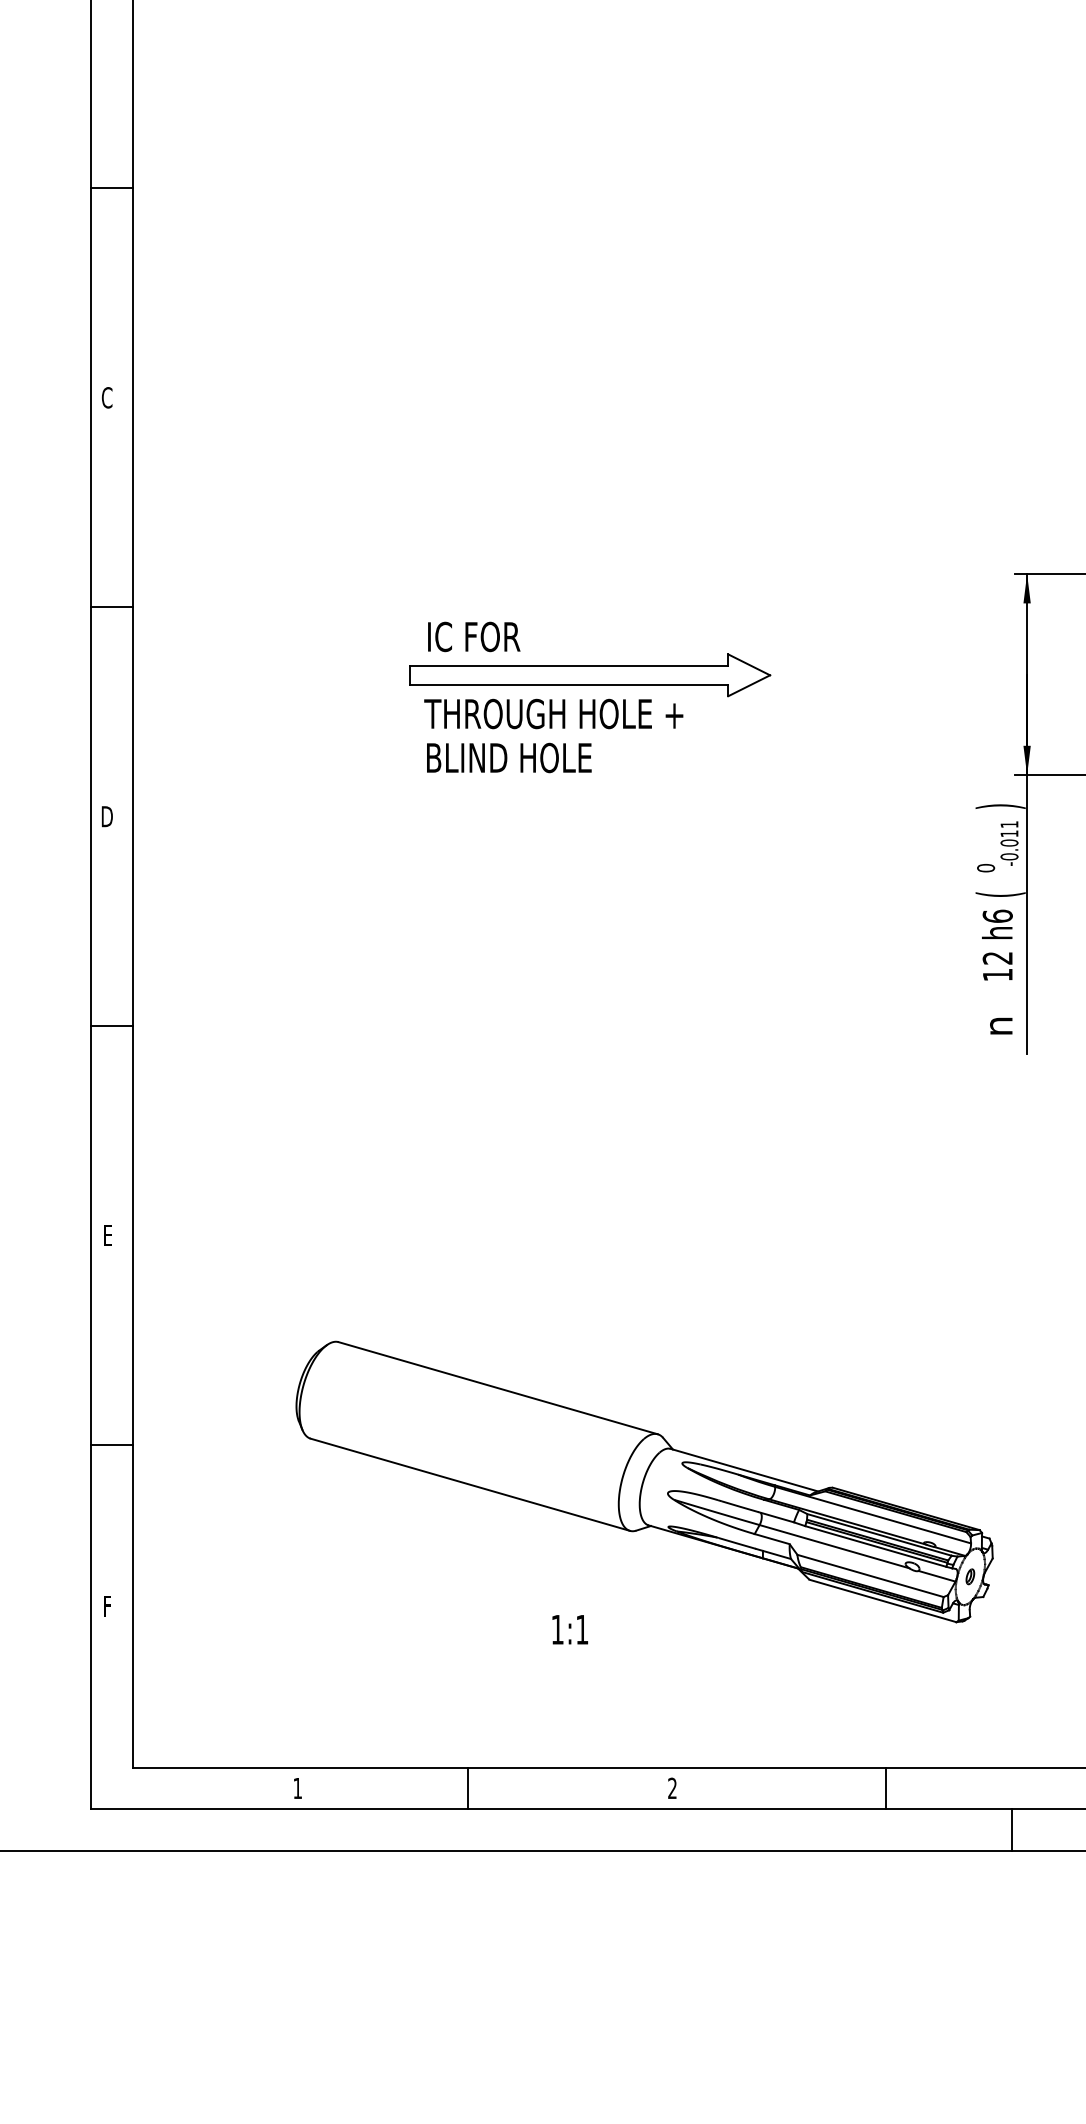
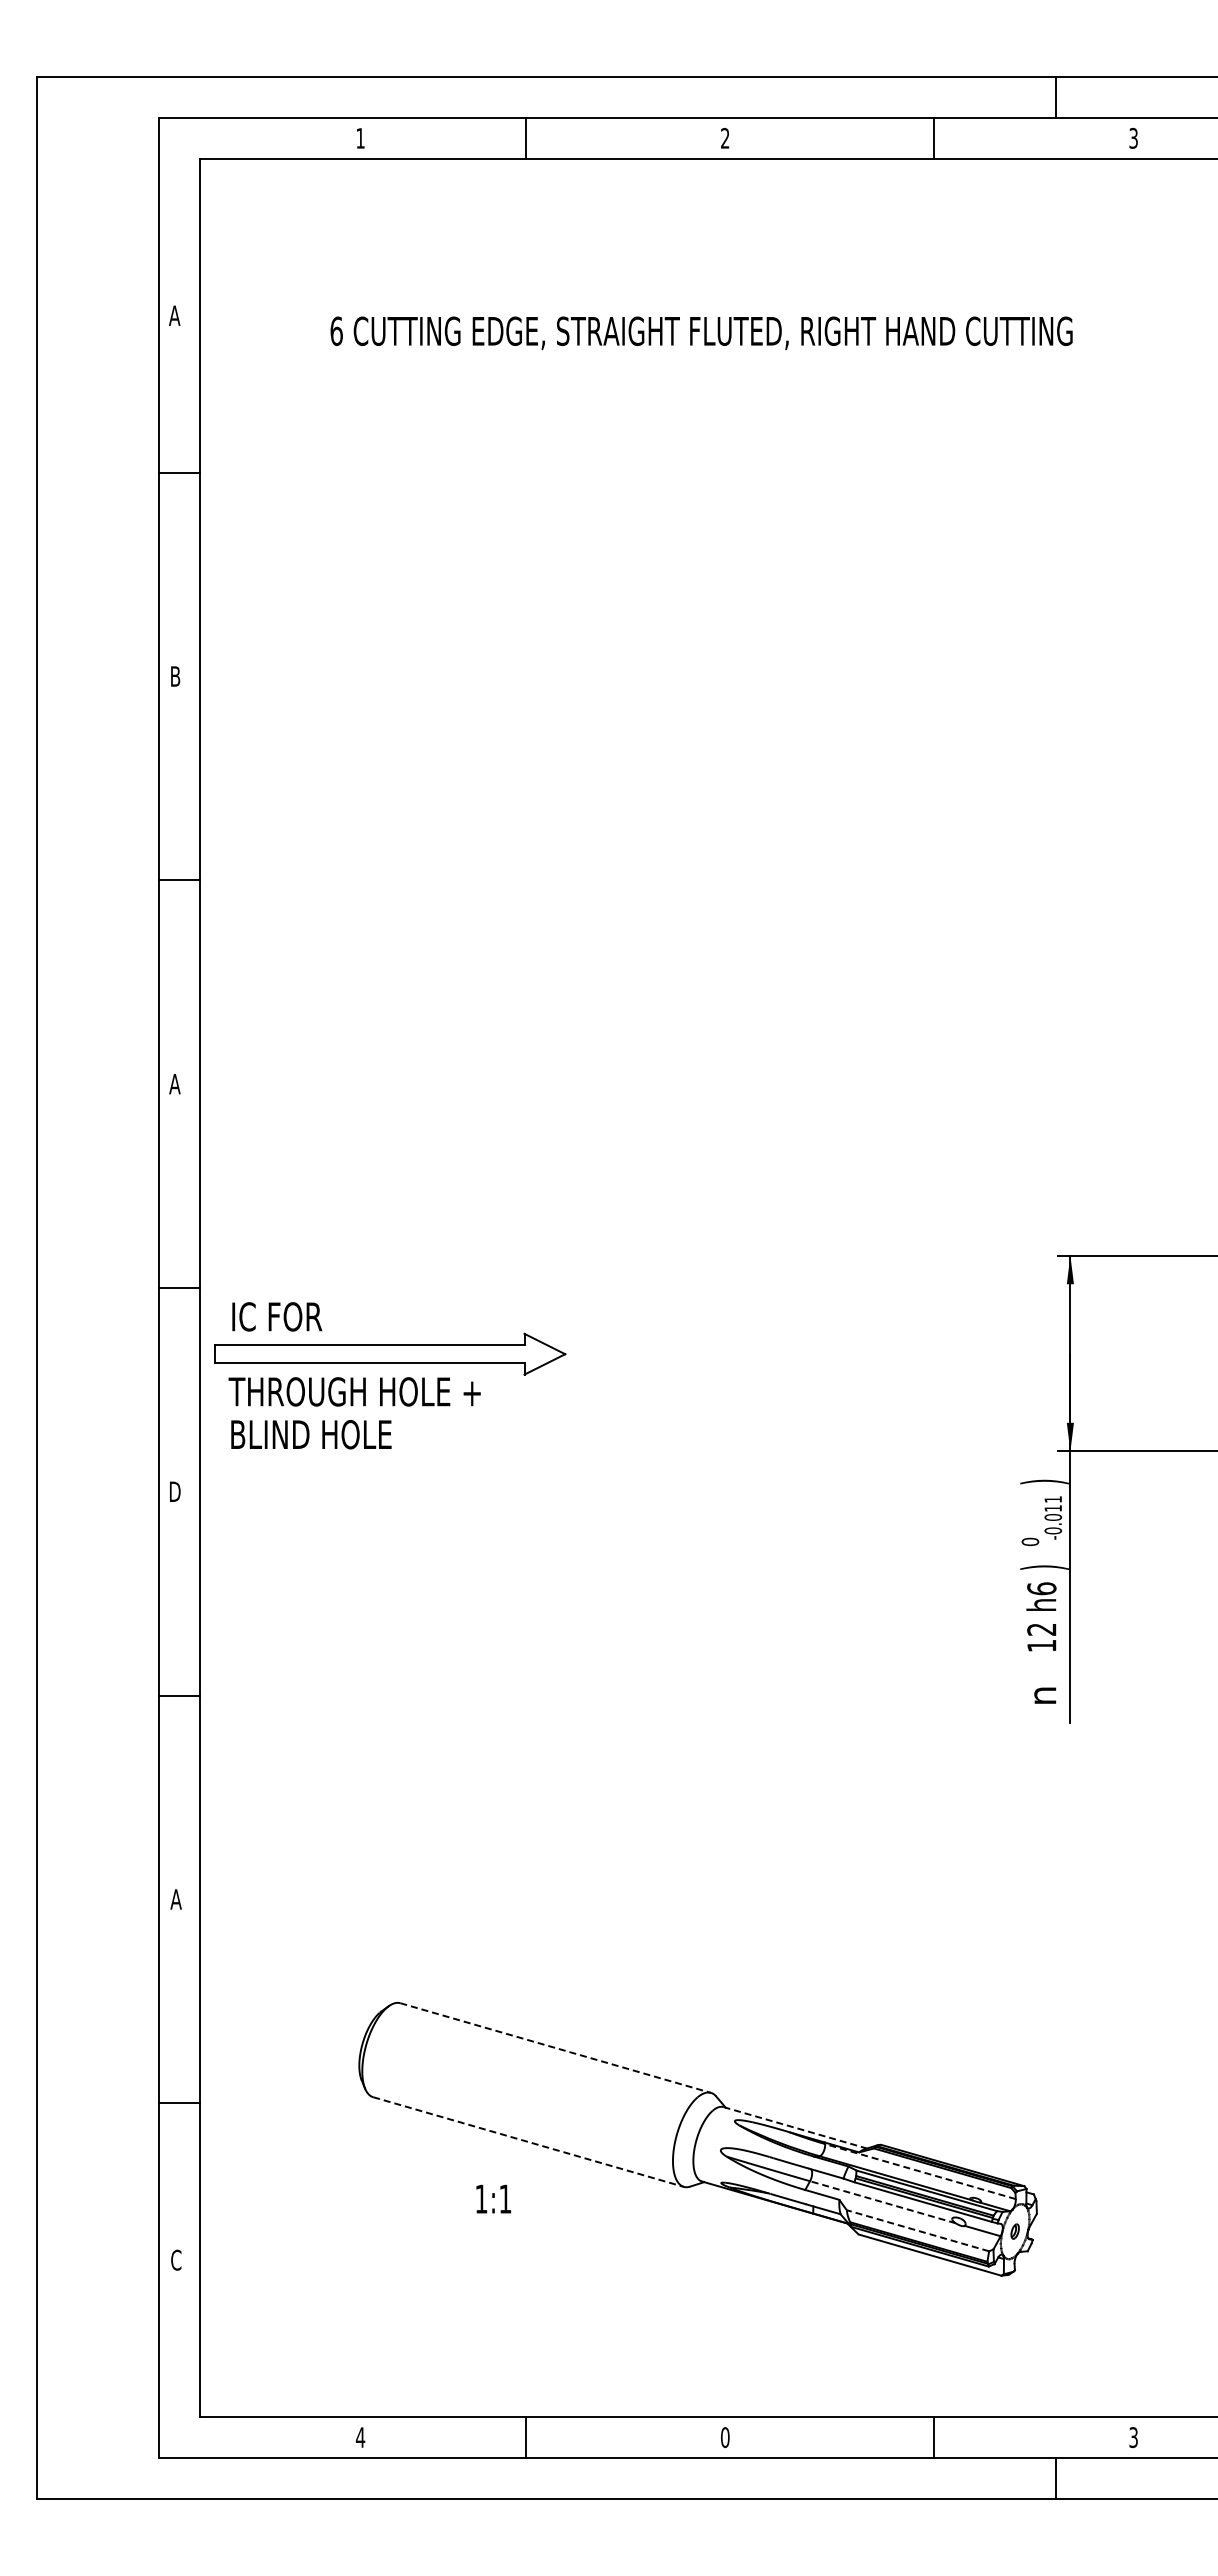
text: (106, 397) -> (174, 1083), C -> A
part: (590, 697) -> (390, 1375), moved
text: (1000, 894) -> (1044, 1567), ( -> )
text: (107, 1235) -> (175, 1899), E -> A
line: (498, 1388) -> (555, 2048), solid -> dashed
line: (744, 1469) -> (795, 2127), solid -> dashed
line: (470, 1485) -> (528, 2142), solid -> dashed
line: (873, 1515) -> (920, 2171), solid -> dashed
line: (834, 1546) -> (882, 2202), solid -> dashed
line: (870, 1575) -> (917, 2230), solid -> dashed
text: (108, 1605) -> (176, 2259), F -> C
text: (569, 1629) -> (493, 2198), moved
text: (297, 1788) -> (360, 2437), 1 -> 4
text: (672, 1788) -> (725, 2437), 2 -> 0

